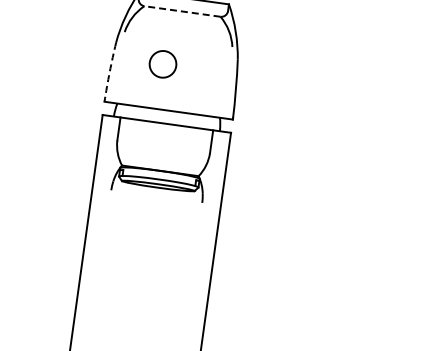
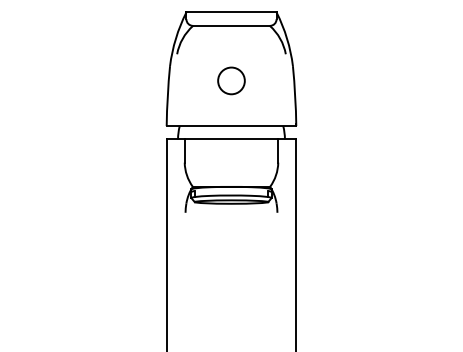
line: (182, 11) -> (231, 25), dashed -> solid
circle: (163, 63) -> (231, 80), moved
arc: (109, 72) -> (167, 96), dashed -> solid

